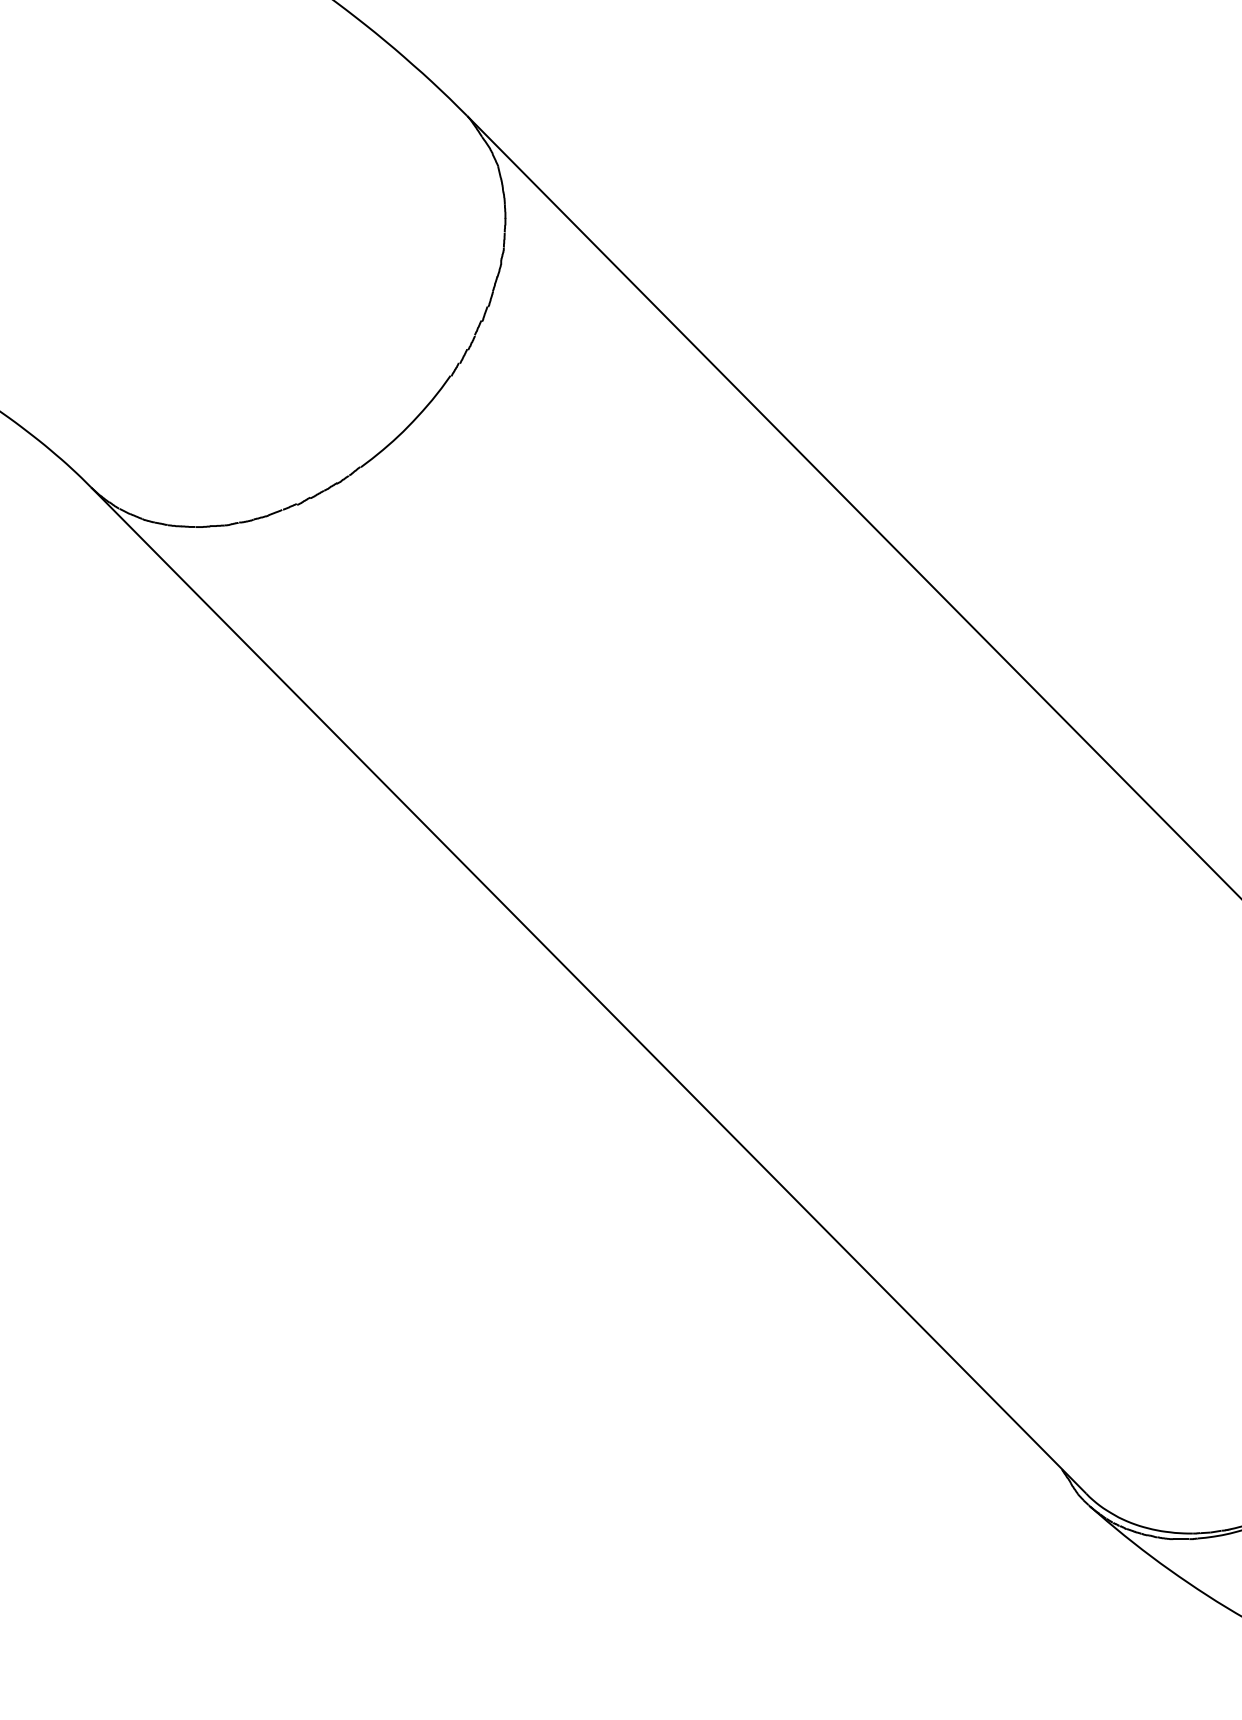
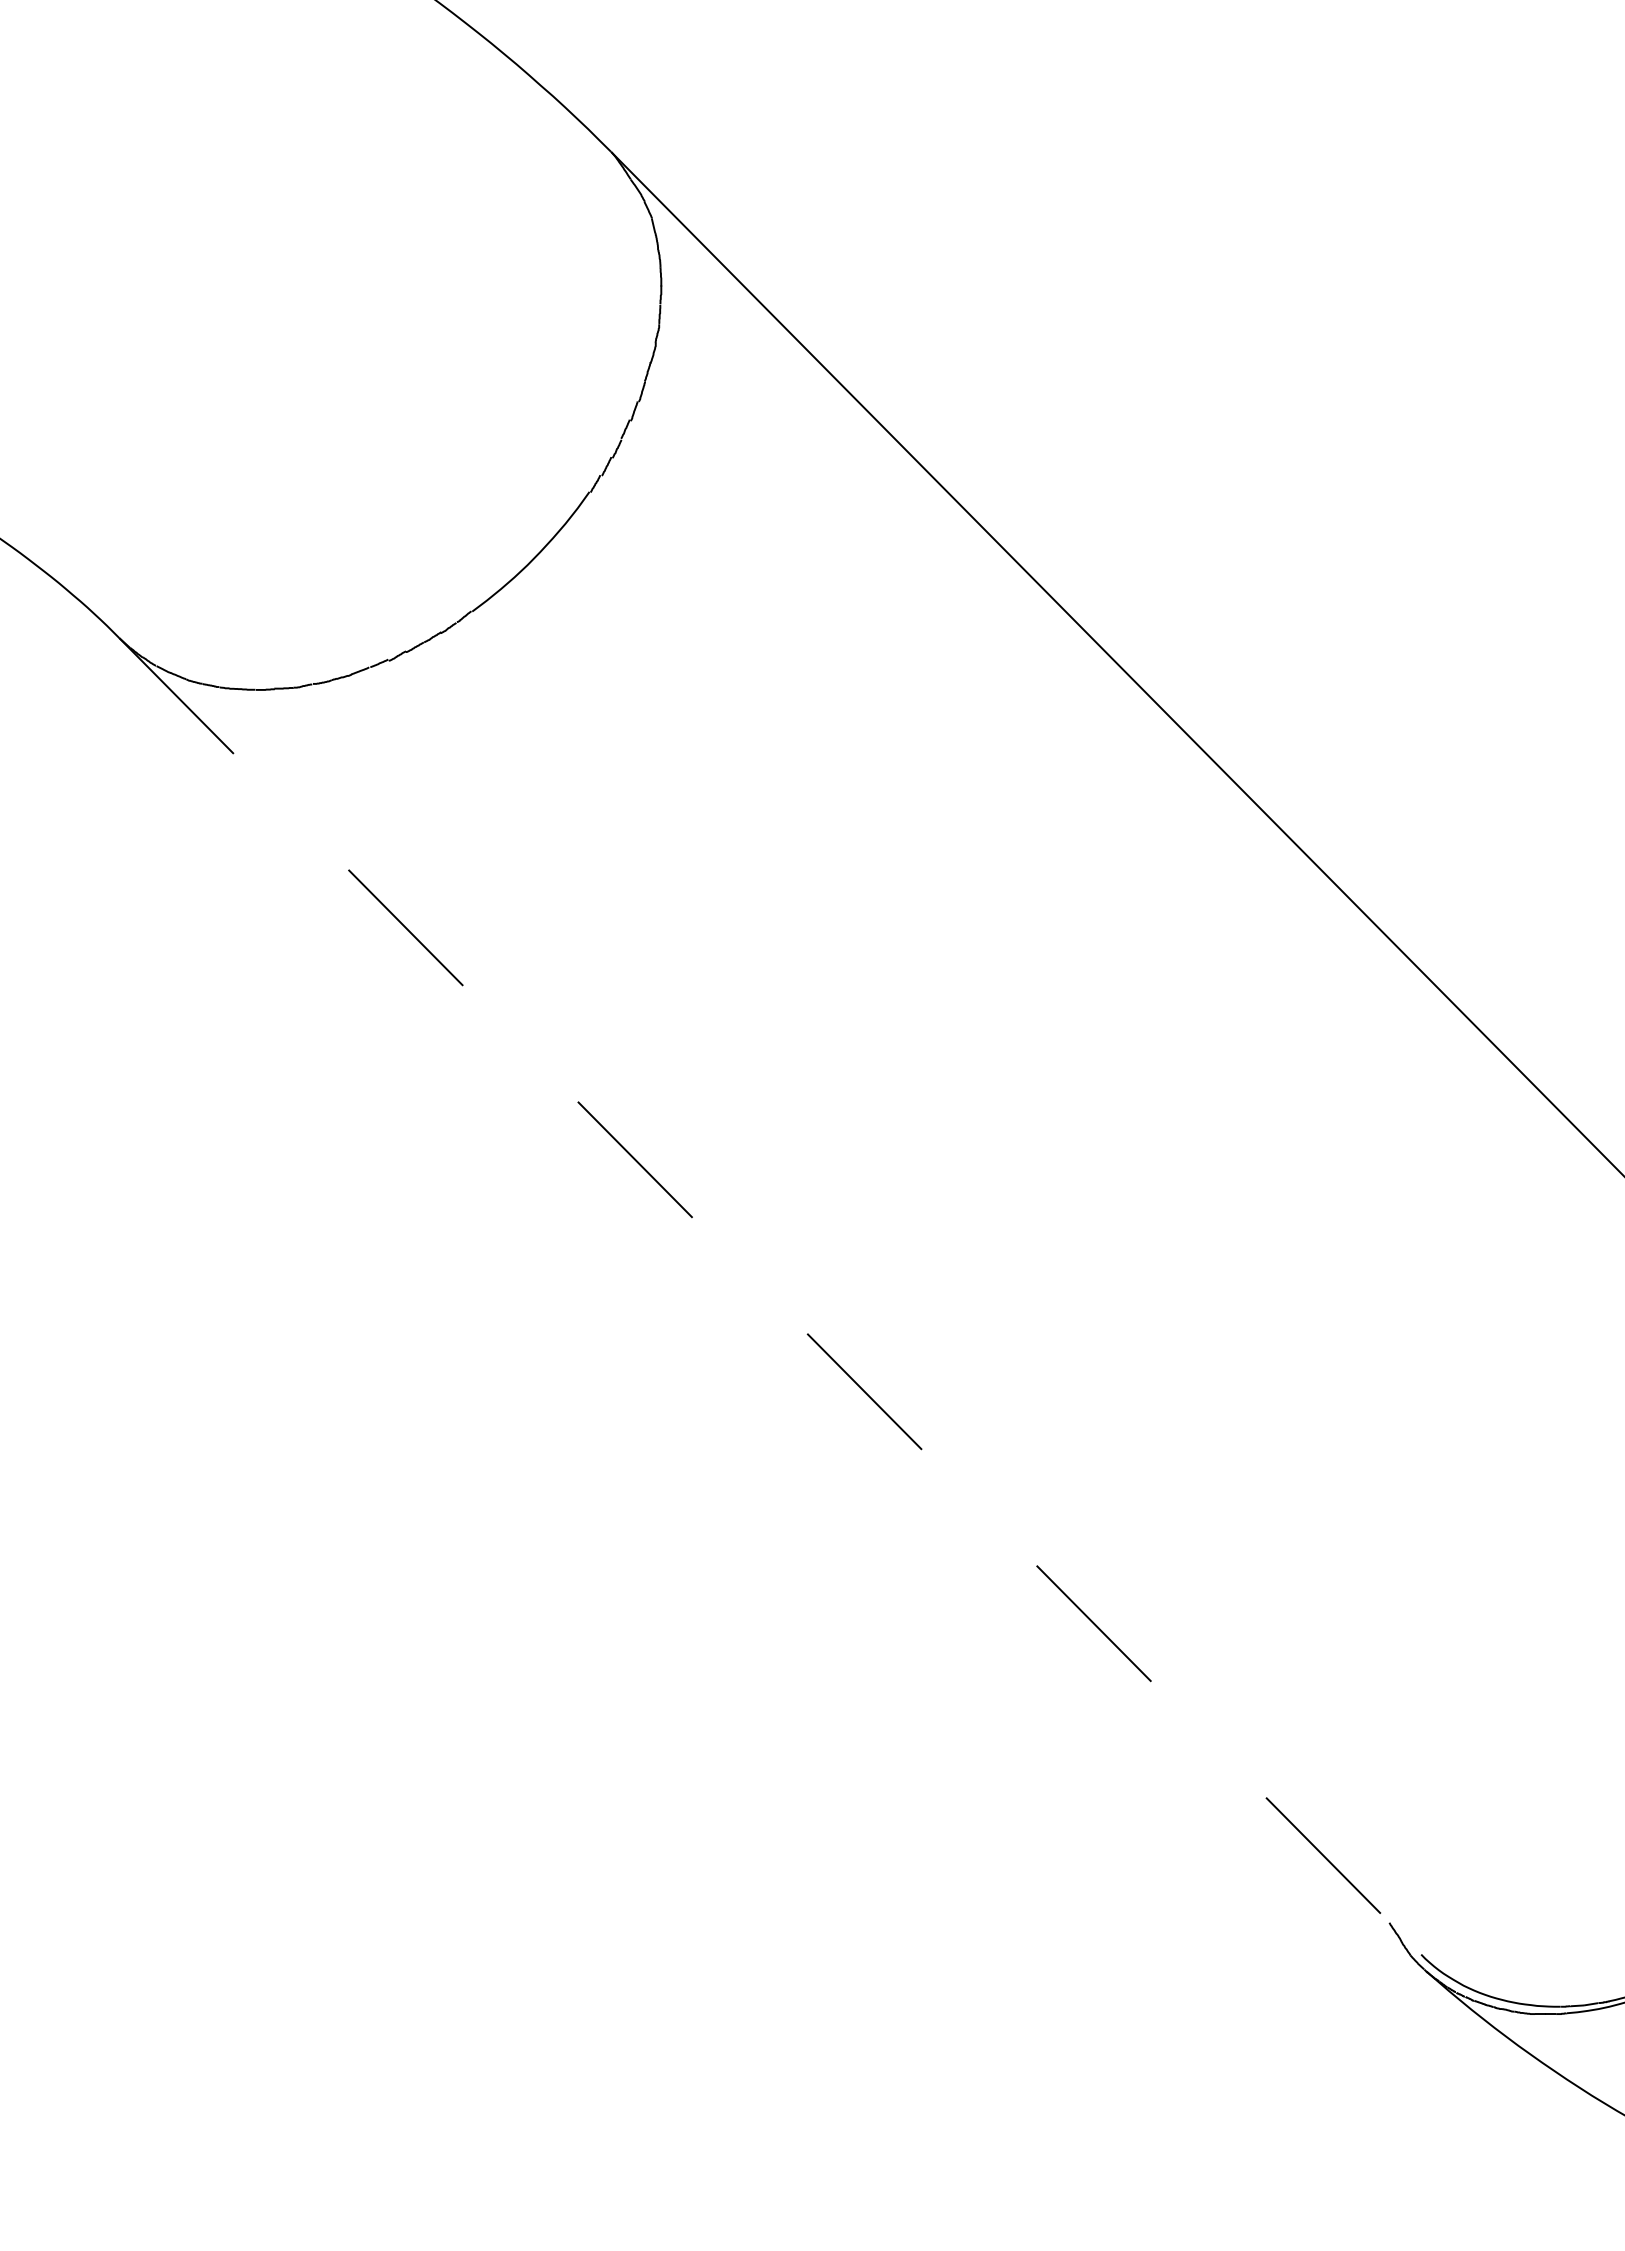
line: (588, 990) -> (770, 1296), solid -> dashed

